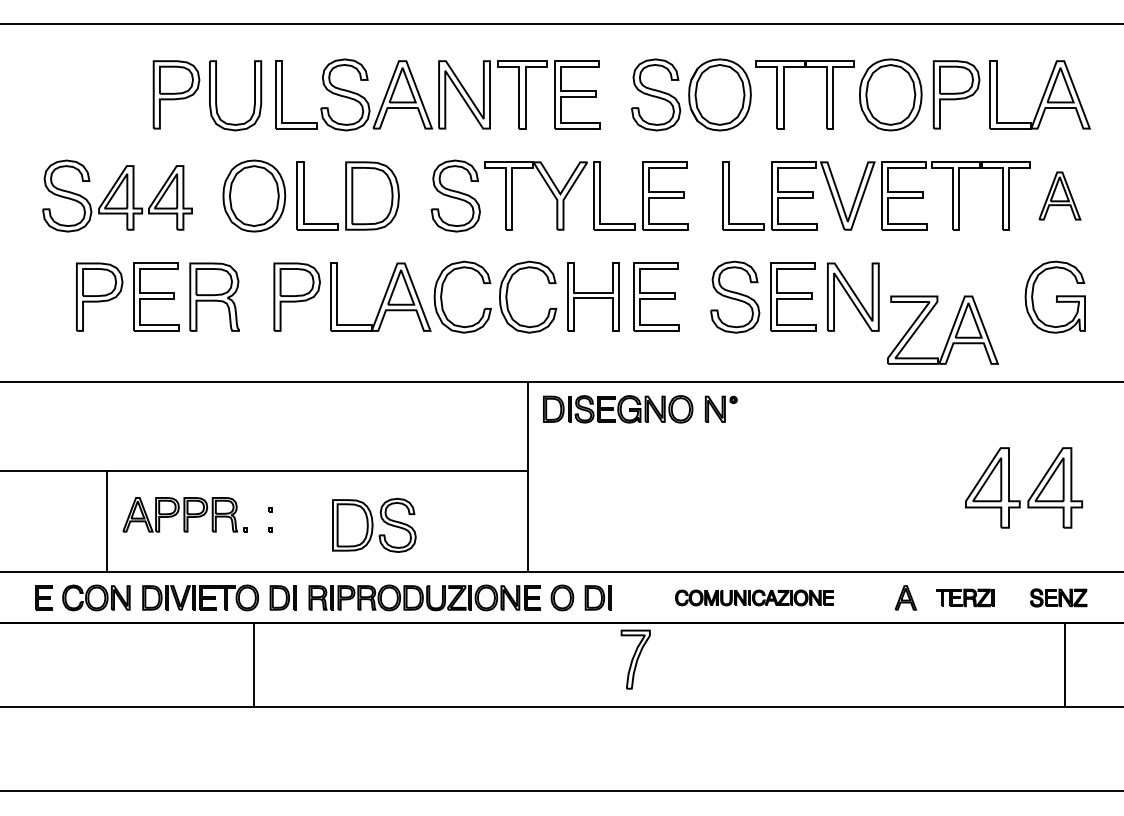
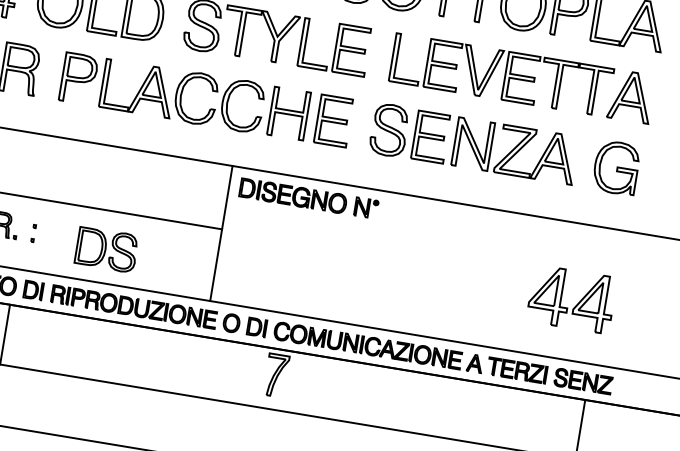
part: (1059, 195) -> (631, 96), size x1.43
part: (949, 333) -> (540, 157), moved
part: (754, 597) -> (367, 345), size x1.67
part: (964, 597) -> (516, 370), size x1.43
part: (1058, 597) -> (583, 381), size x1.43

